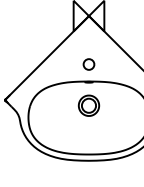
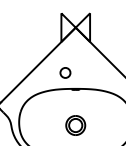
circle: (88, 64) -> (65, 72), moved
part: (88, 105) -> (75, 125), moved

